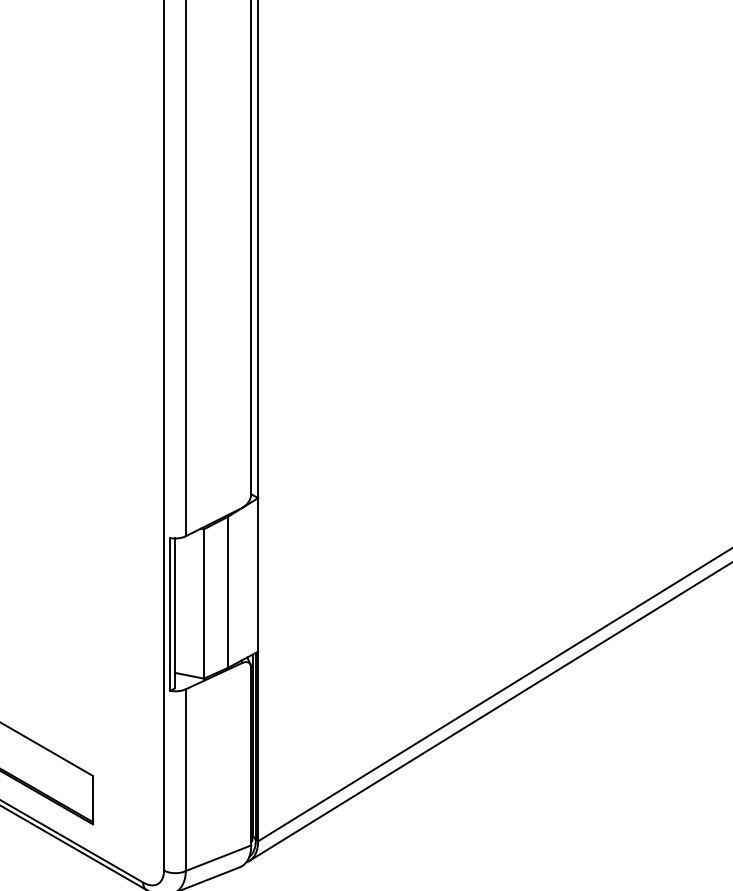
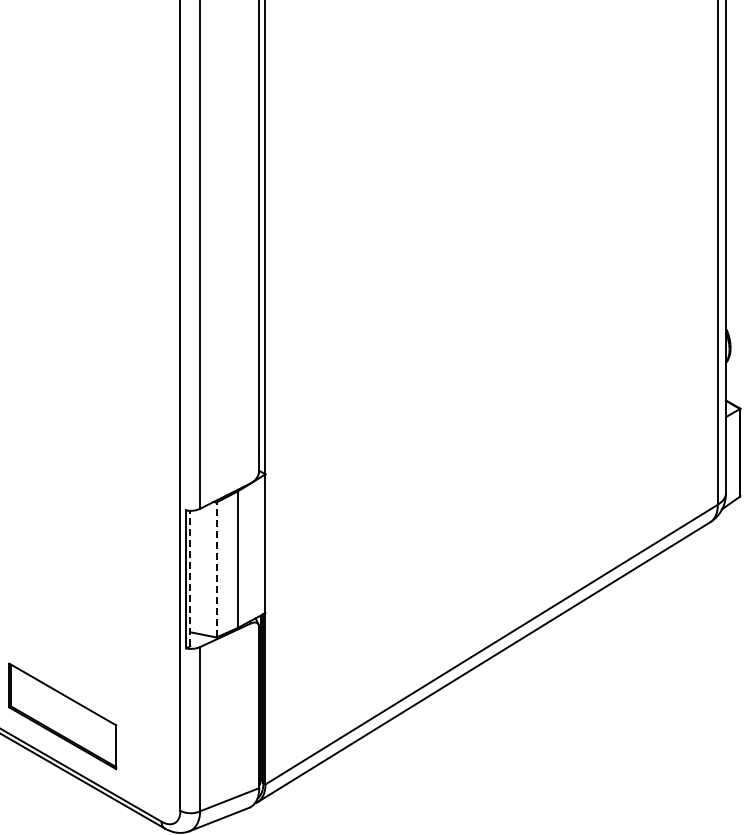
line: (203, 603) -> (216, 569), solid -> dashed
line: (175, 613) -> (190, 578), solid -> dashed

